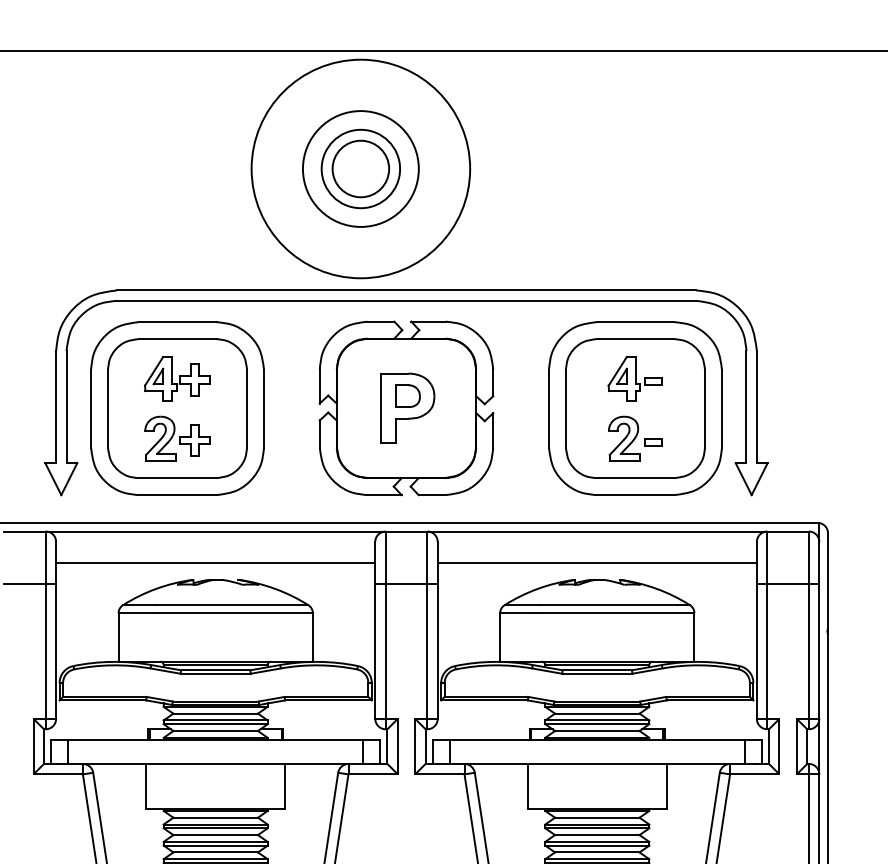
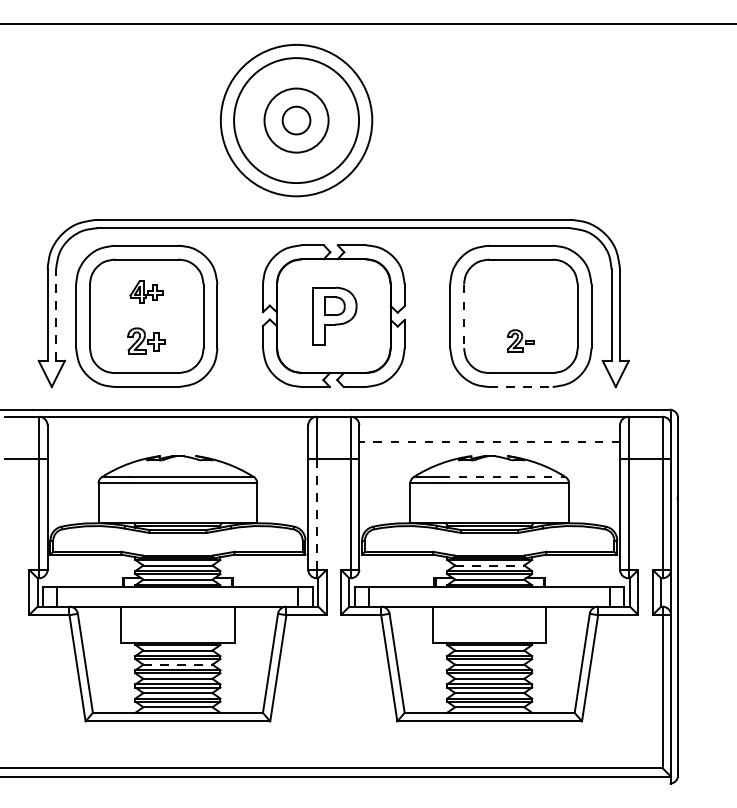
circle: (360, 168) -> (296, 120), size x0.6
circle: (360, 168) -> (296, 120), size x0.7
circle: (360, 168) -> (296, 120), size x1.6
part: (177, 378) -> (146, 291), size x0.6
part: (635, 378) -> (520, 291), removed
line: (67, 407) -> (56, 315), solid -> dashed
line: (566, 408) -> (464, 316), solid -> dashed
part: (177, 438) -> (146, 340), size x0.7
part: (635, 438) -> (520, 340), size x0.6
line: (635, 495) -> (520, 387), solid -> dashed
line: (215, 563) -> (177, 442), removed
line: (597, 563) -> (489, 442), solid -> dashed
line: (614, 604) -> (503, 476), solid -> dashed
line: (385, 652) -> (316, 515), solid -> dashed
line: (597, 713) -> (489, 565), solid -> dashed
line: (215, 834) -> (177, 664), solid -> dashed

